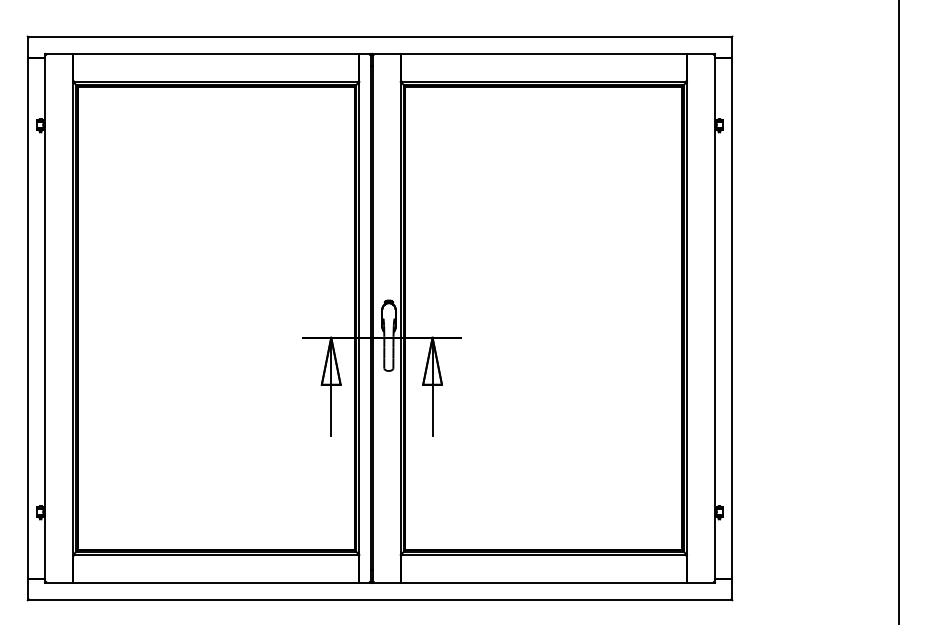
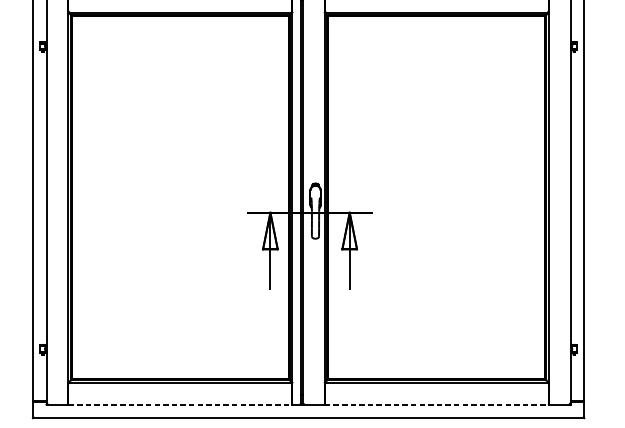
line: (216, 582) -> (180, 404), solid -> dashed
line: (544, 582) -> (437, 404), solid -> dashed

